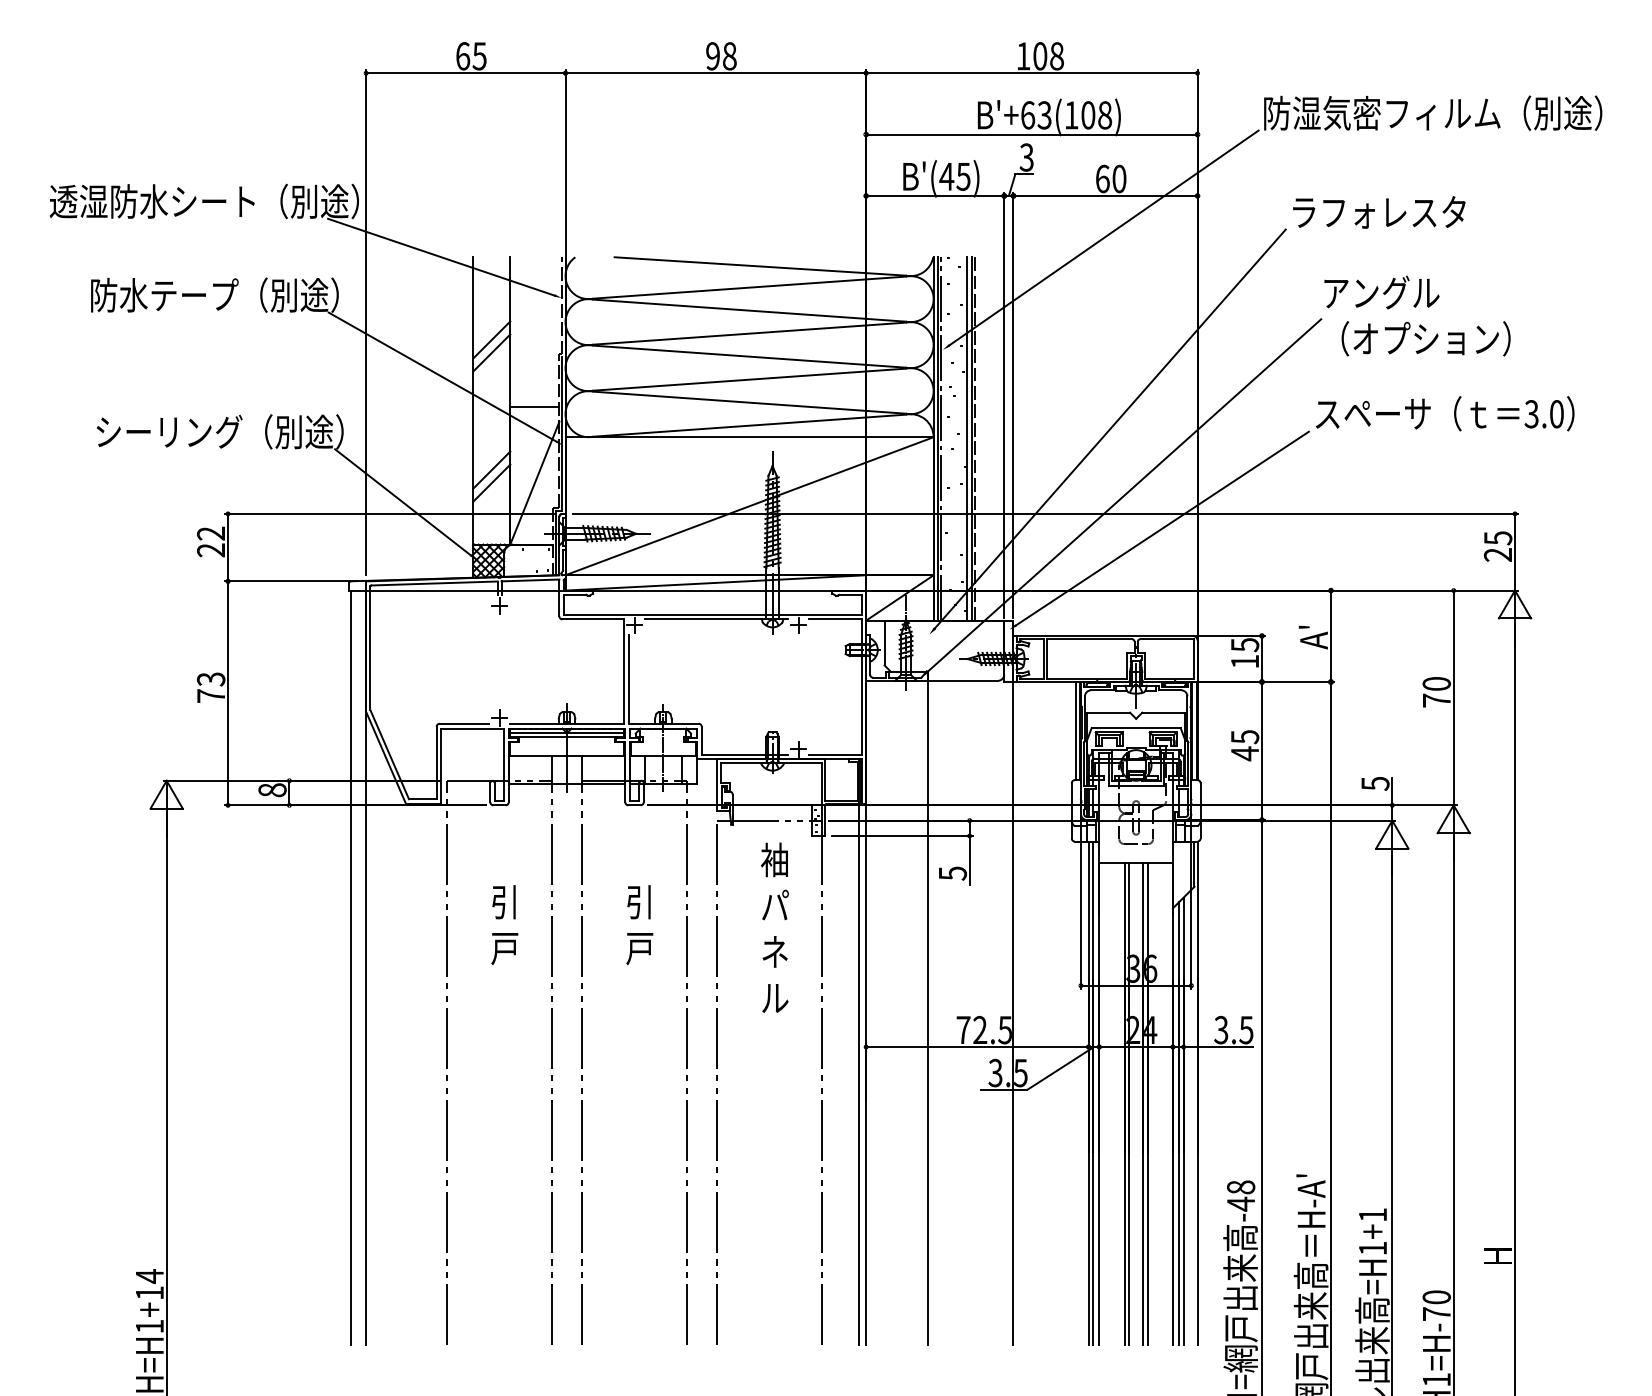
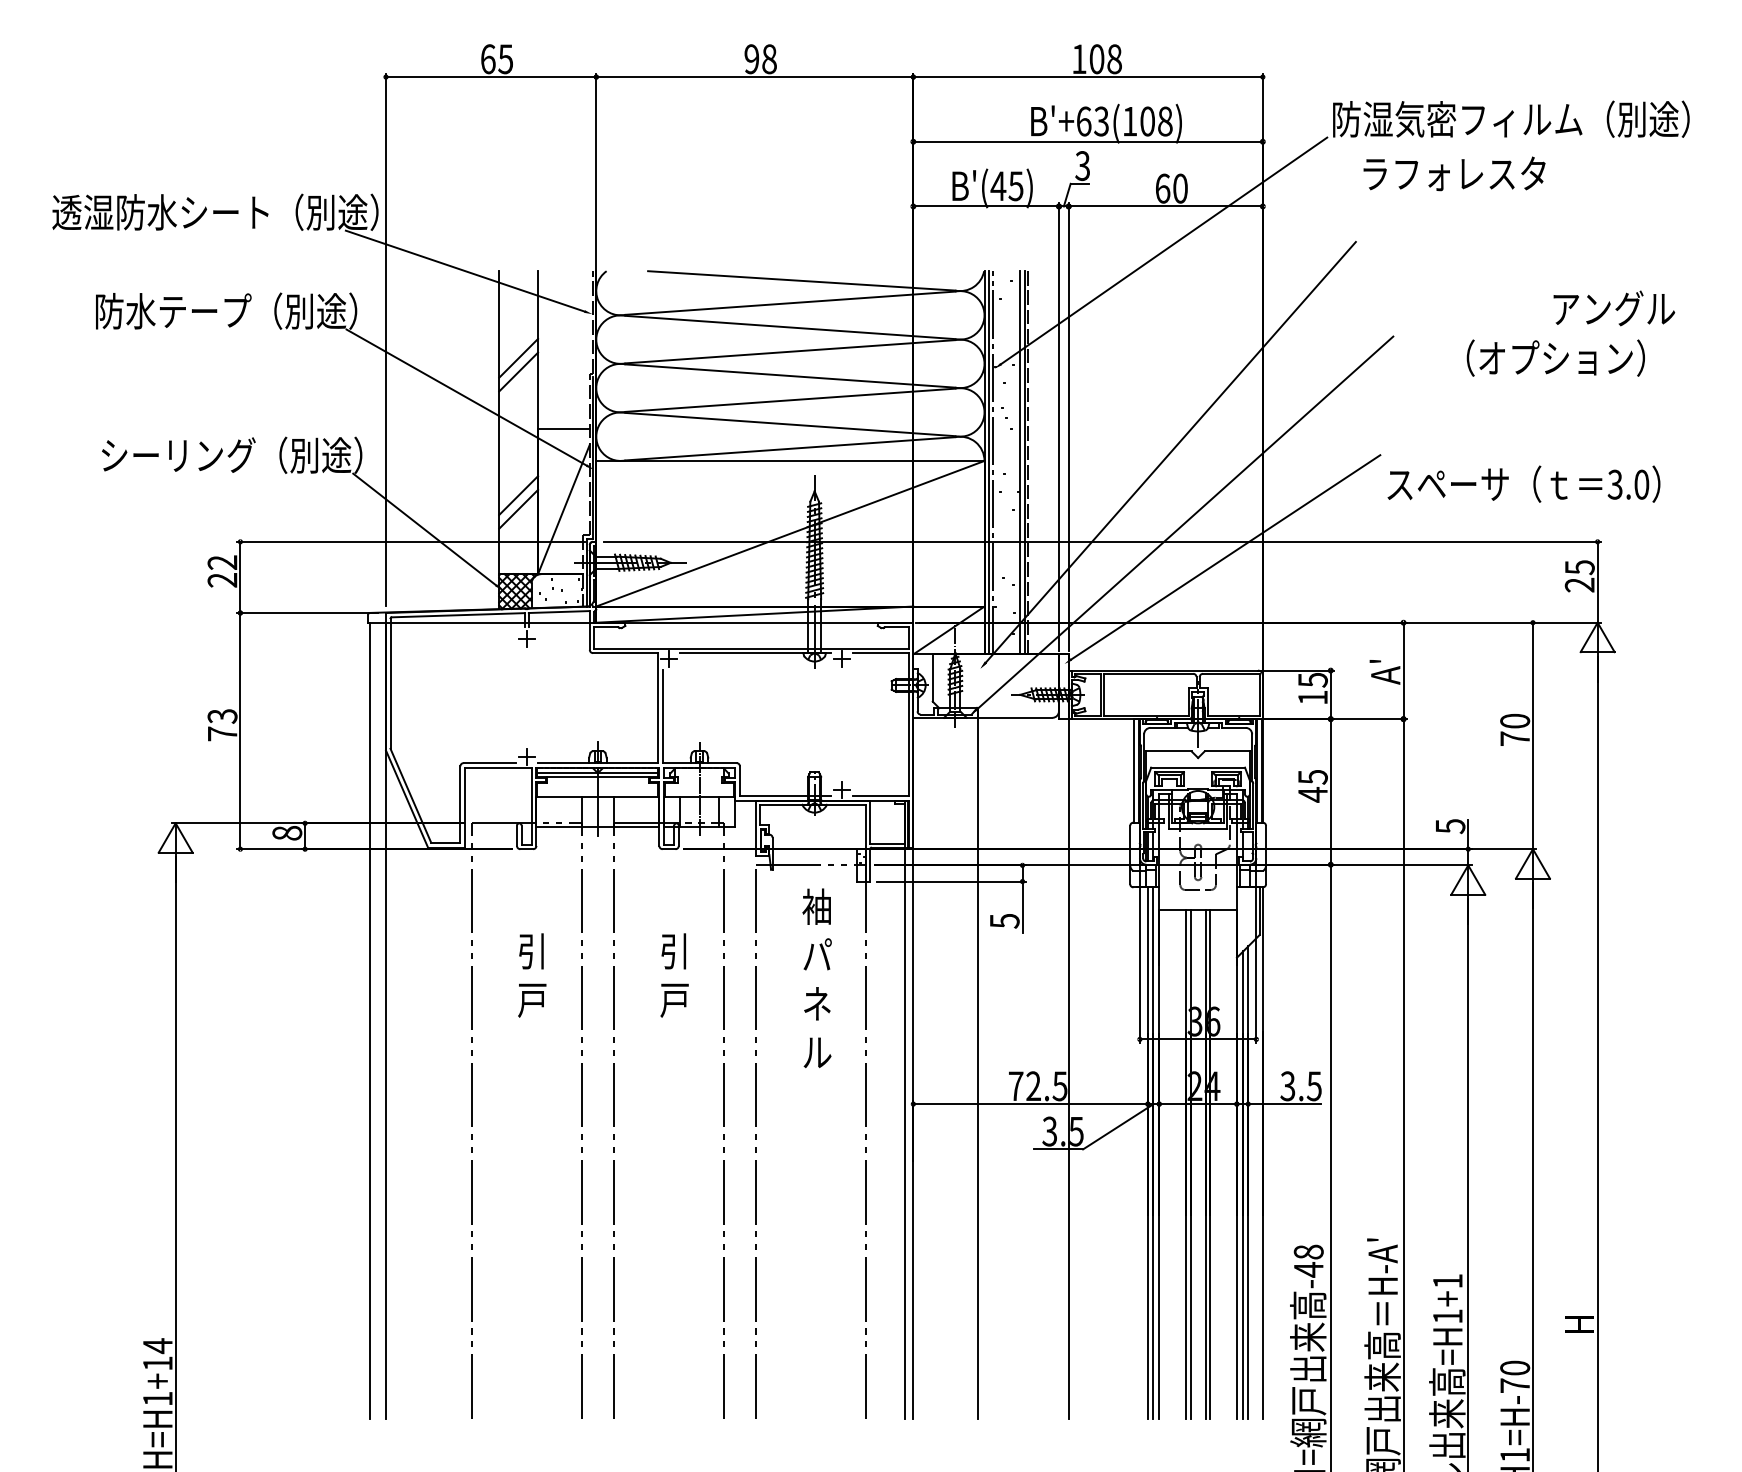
text: (1379, 212) -> (1454, 173), moved
text: (1382, 292) -> (1614, 308), moved
text: (1425, 338) -> (1555, 357), moved
text: (1444, 413) -> (1523, 483), moved

